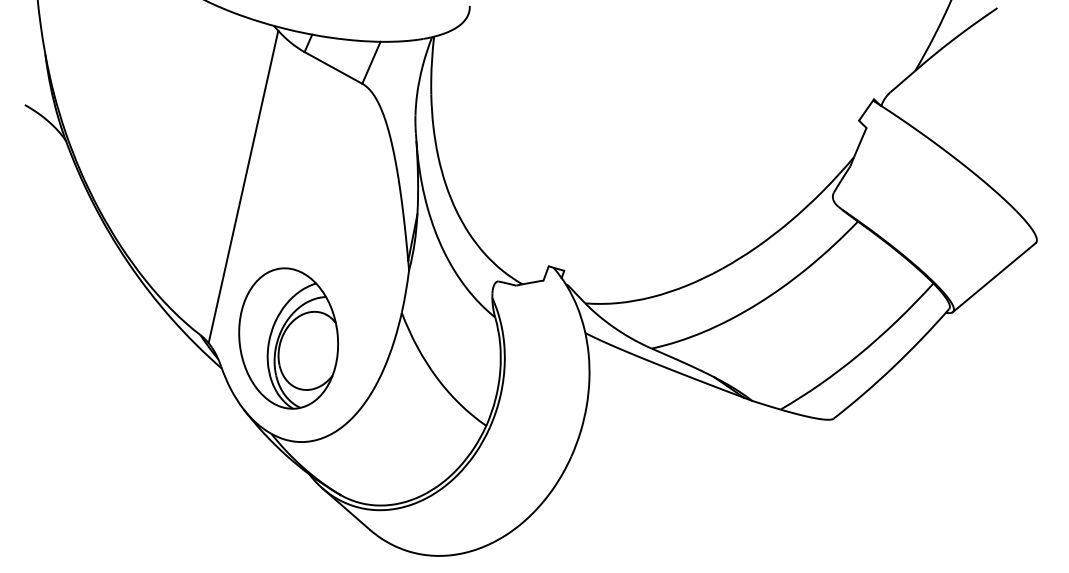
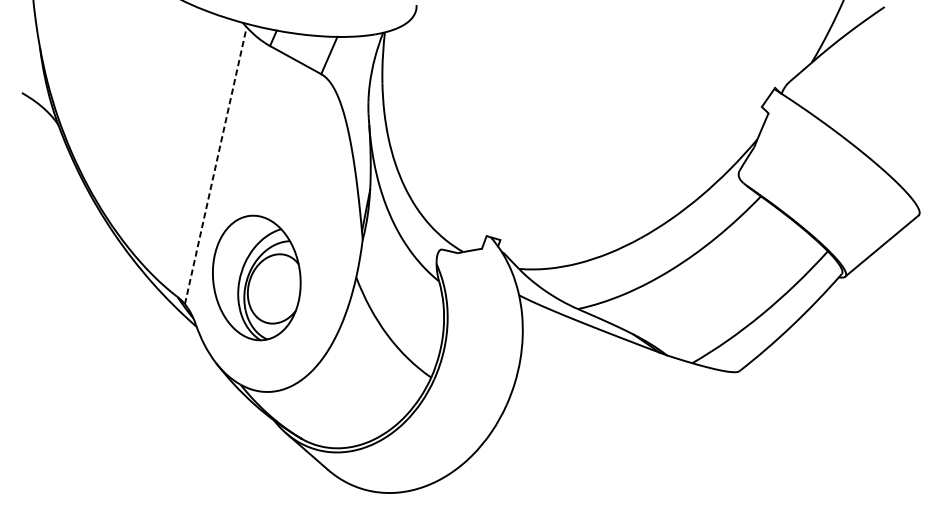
line: (243, 186) -> (215, 165), solid -> dashed
part: (288, 338) -> (256, 277), moved

